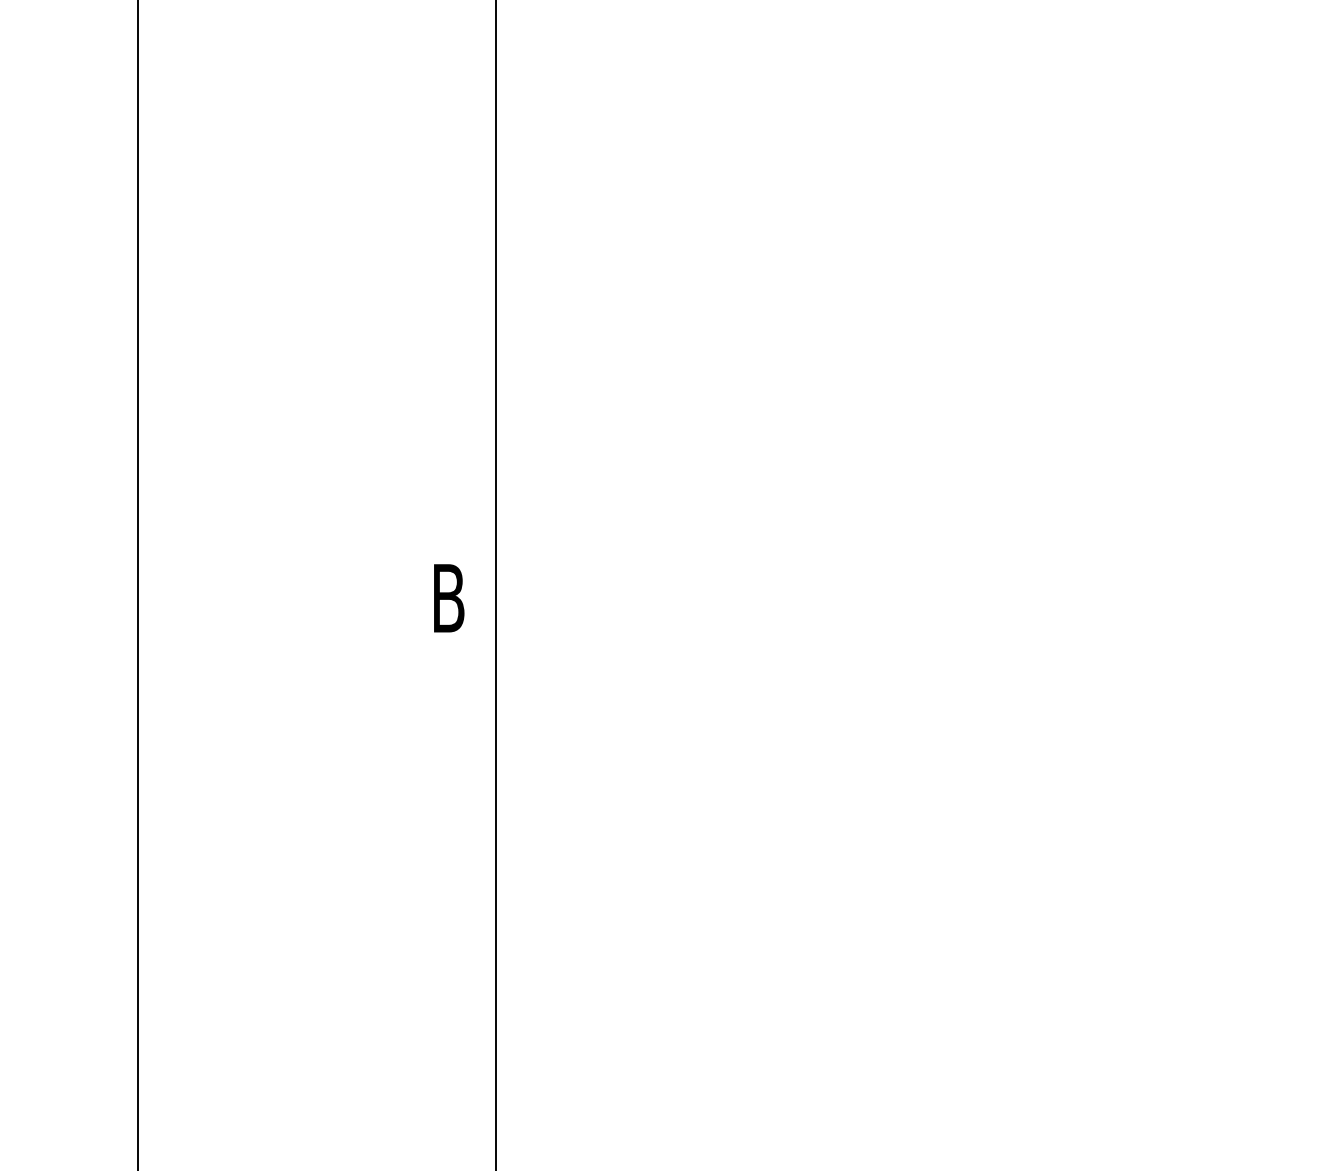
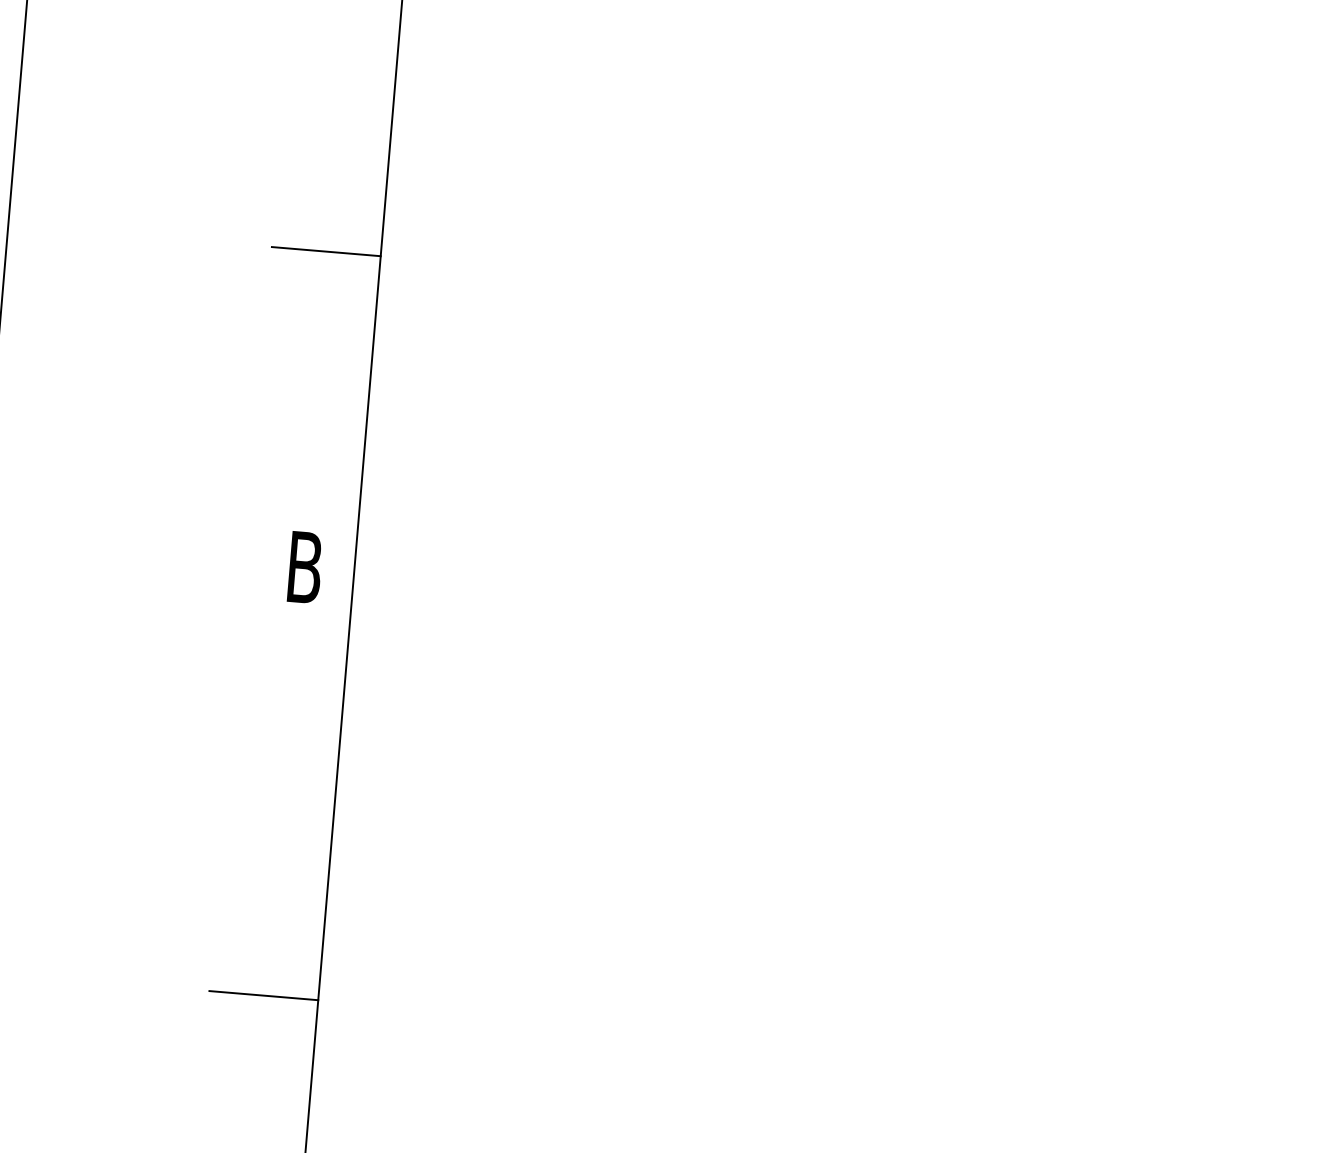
line: (443, 294) -> (326, 251), added
line: (443, 1010) -> (263, 995), added

